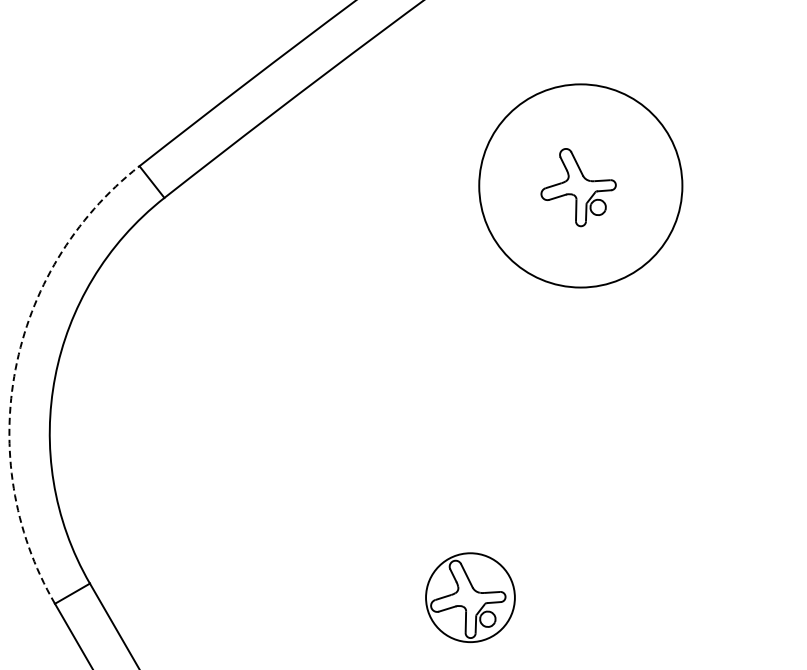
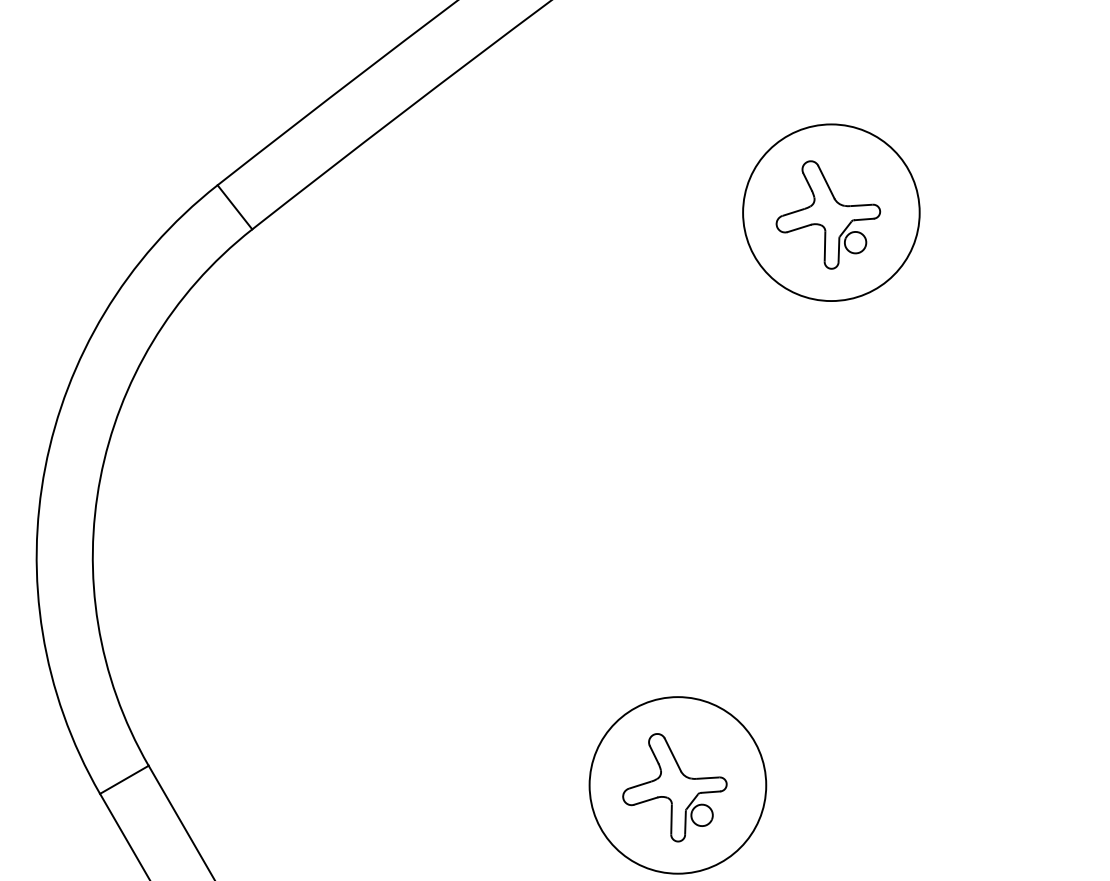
circle: (580, 185) -> (830, 212), size x0.62
arc: (15, 369) -> (45, 468), dashed -> solid
circle: (469, 597) -> (676, 785), size x1.43

